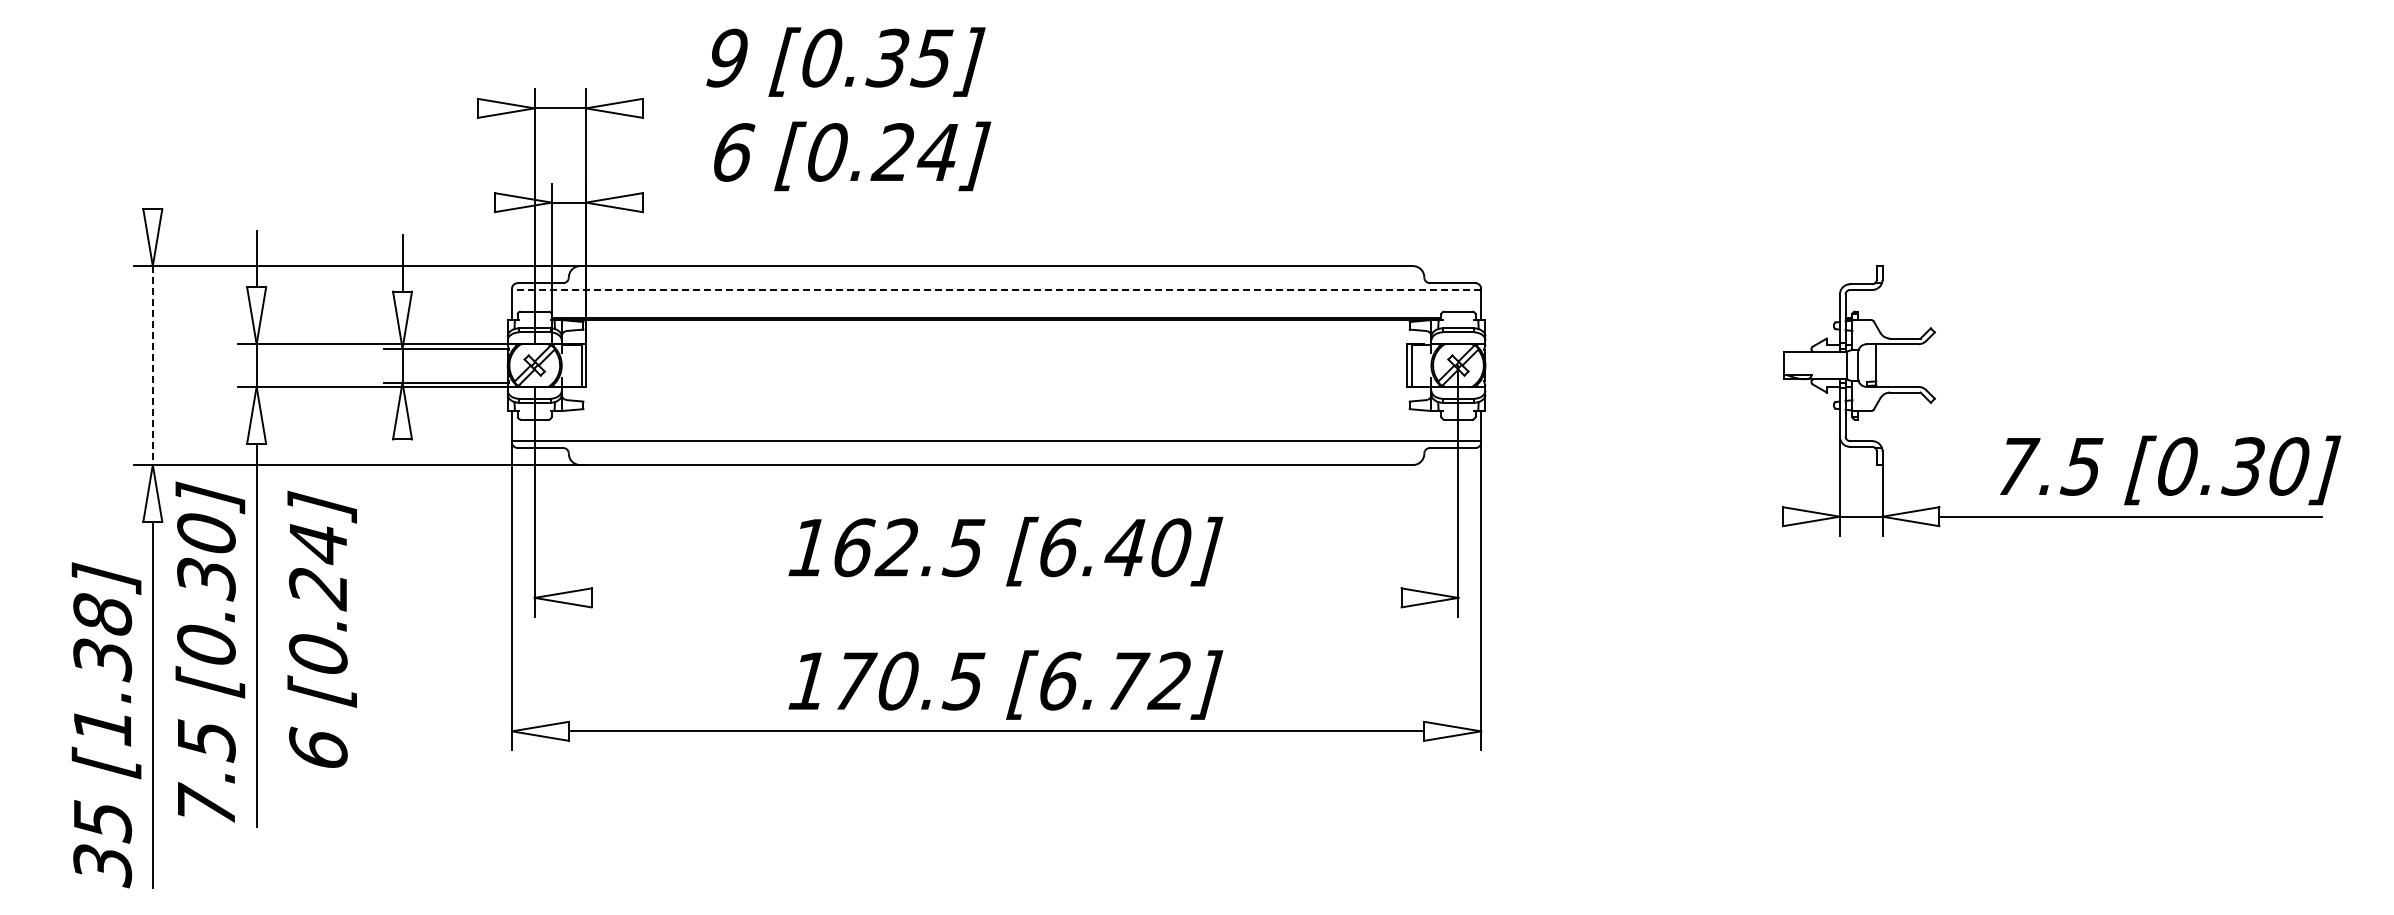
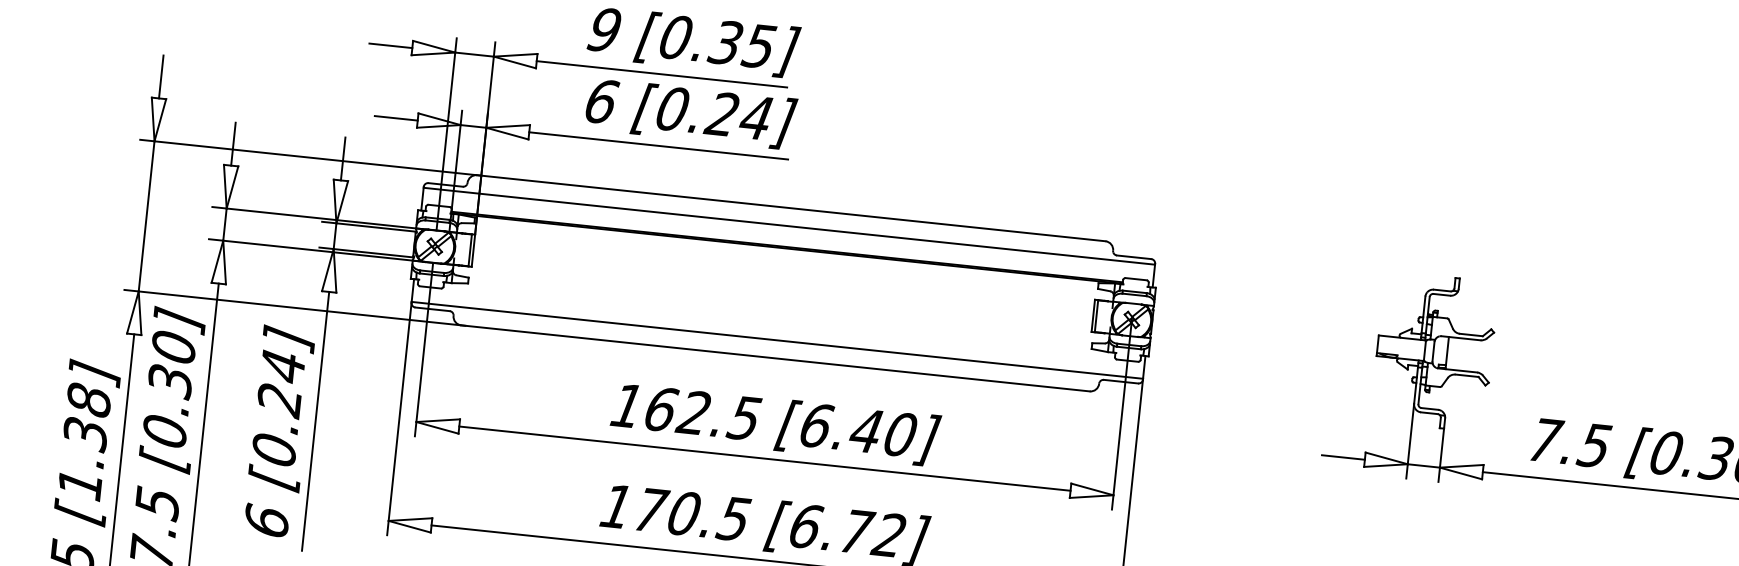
line: (449, 108) -> (390, 45), added
line: (808, 108) -> (661, 74), added
line: (152, 180) -> (161, 76), added
line: (466, 202) -> (396, 118), added
line: (813, 202) -> (658, 145), added
line: (996, 289) -> (789, 225), dashed -> solid
line: (152, 366) -> (146, 217), dashed -> solid
line: (1754, 516) -> (1343, 457), added
line: (996, 597) -> (764, 458), added
line: (402, 610) -> (315, 421), added
text: (321, 628) -> (278, 430), moved

